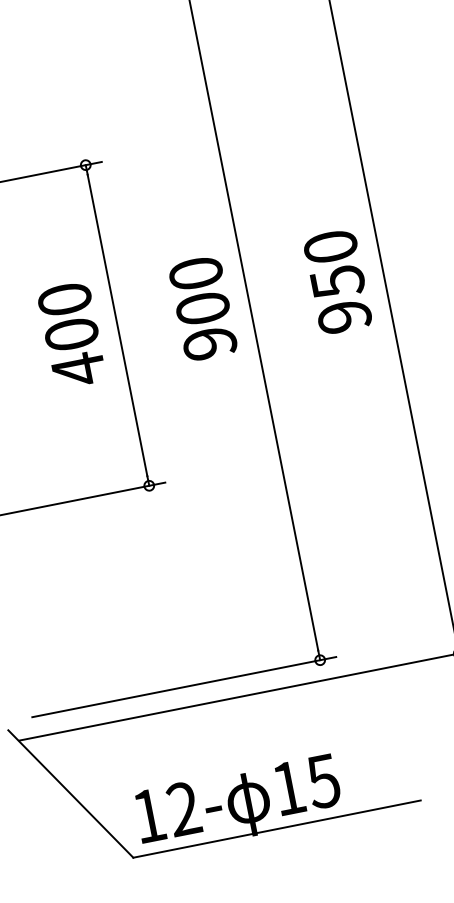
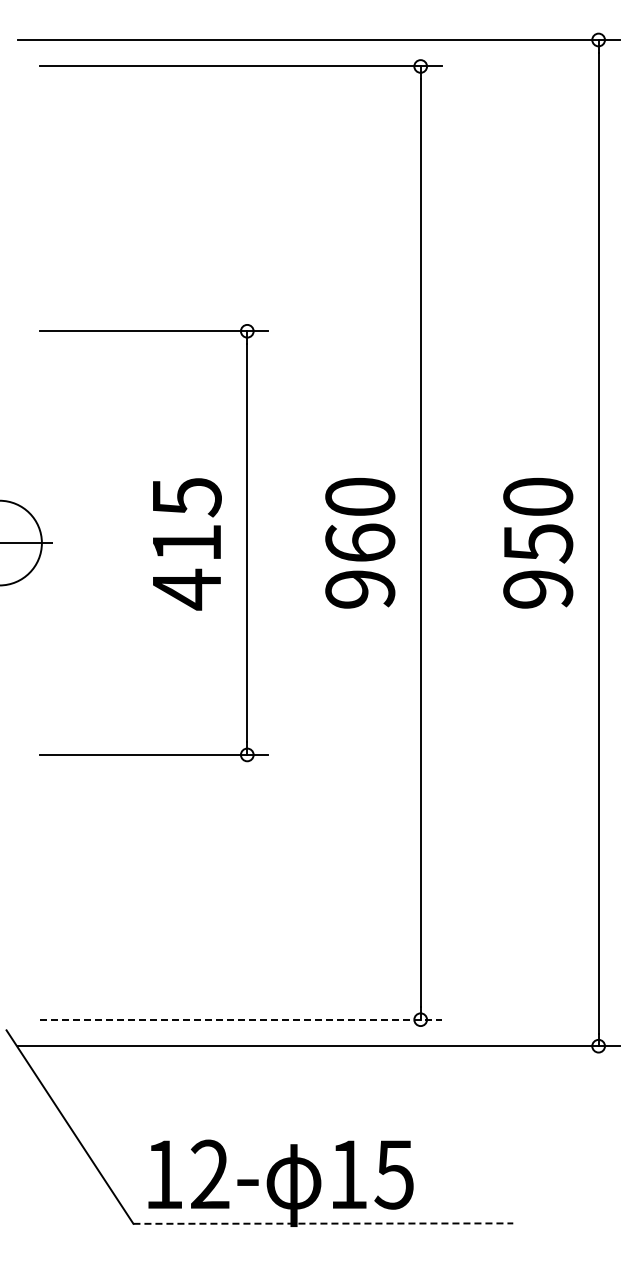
text: (203, 308) -> (360, 542), 900 -> 960
text: (67, 316) -> (186, 519), 400 -> 415
line: (184, 686) -> (241, 1019), solid -> dashed
line: (277, 828) -> (323, 1223), solid -> dashed

